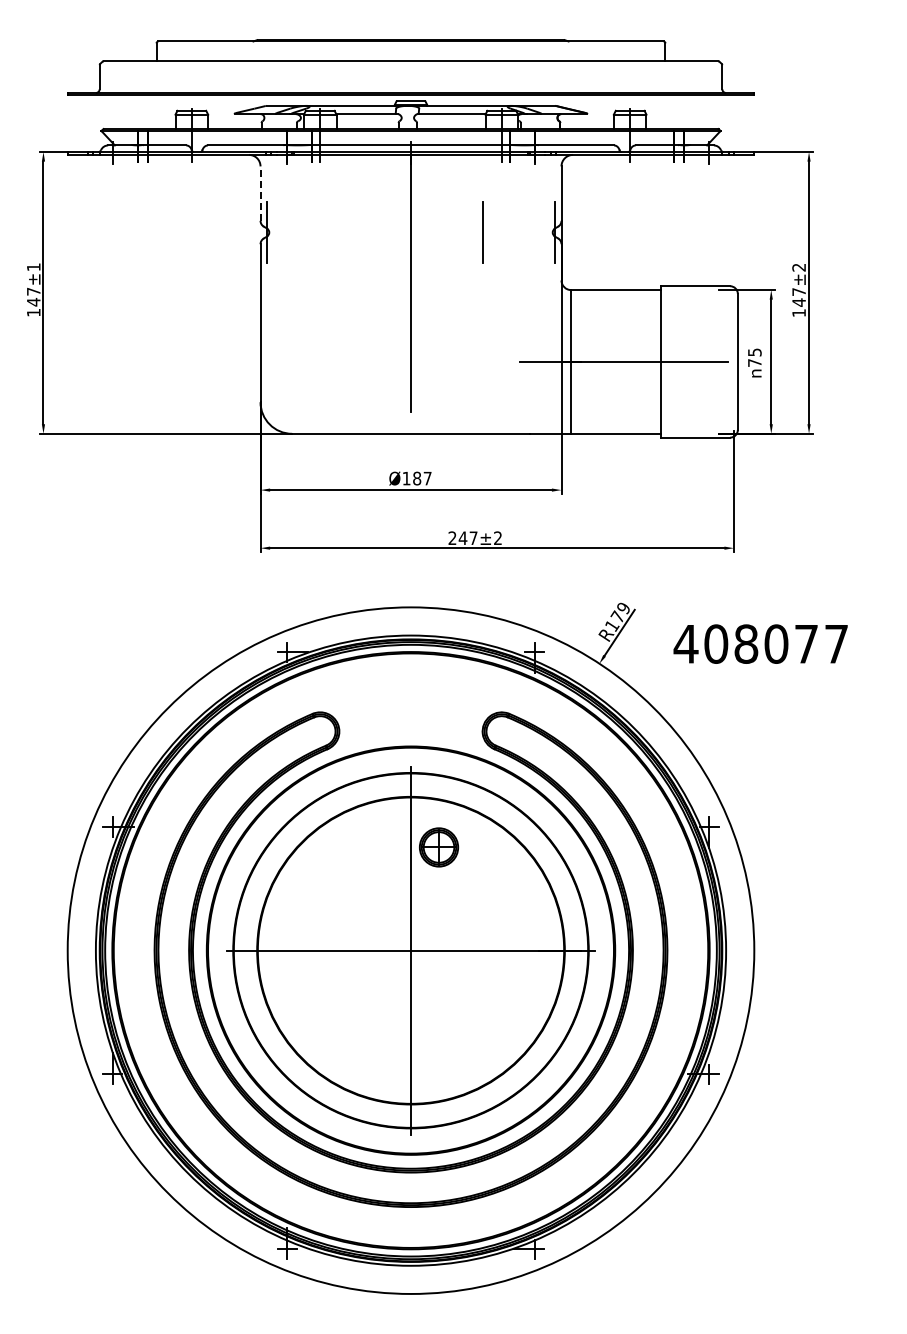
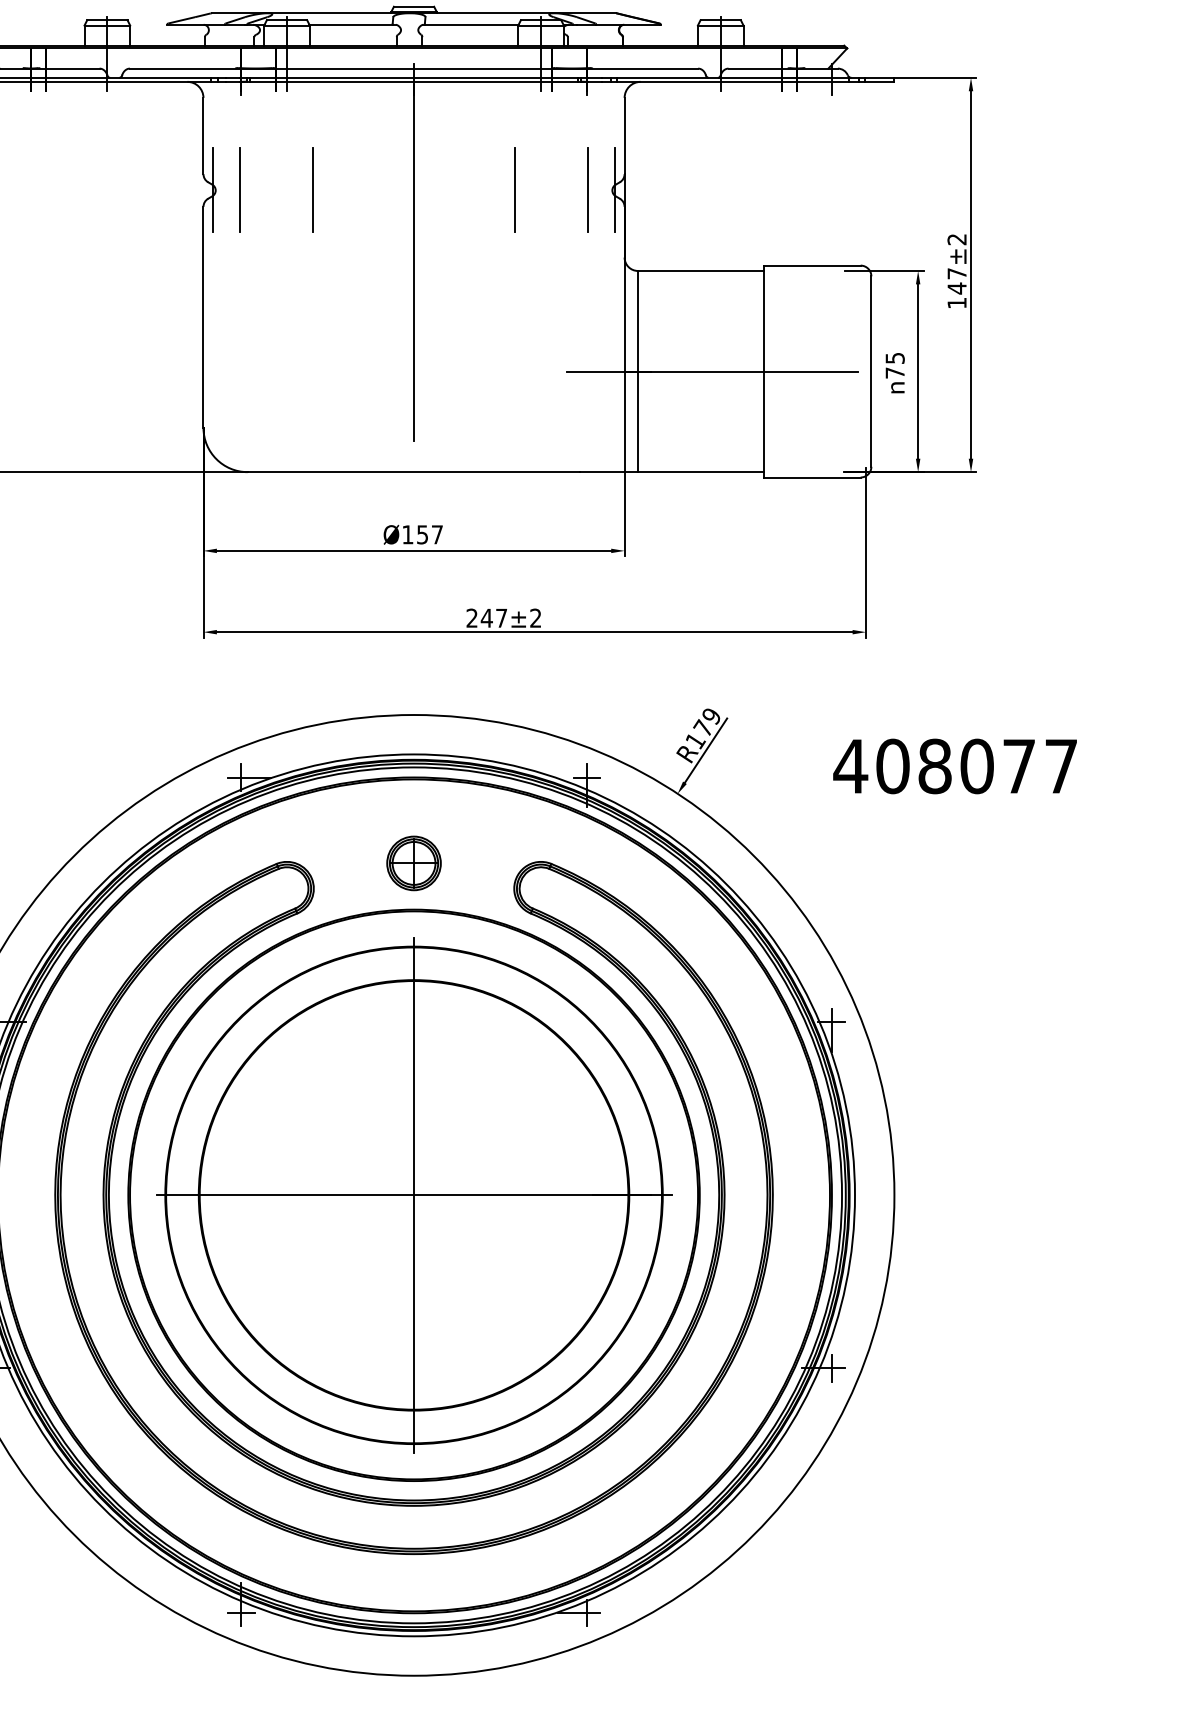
line: (260, 193) -> (203, 135), dashed -> solid
line: (286, 232) -> (239, 190), added
line: (339, 232) -> (313, 190), added
line: (535, 232) -> (588, 190), added
text: (417, 478) -> (423, 534), 187 -> 157
text: (760, 643) -> (954, 765), moved
part: (439, 847) -> (414, 863), moved

